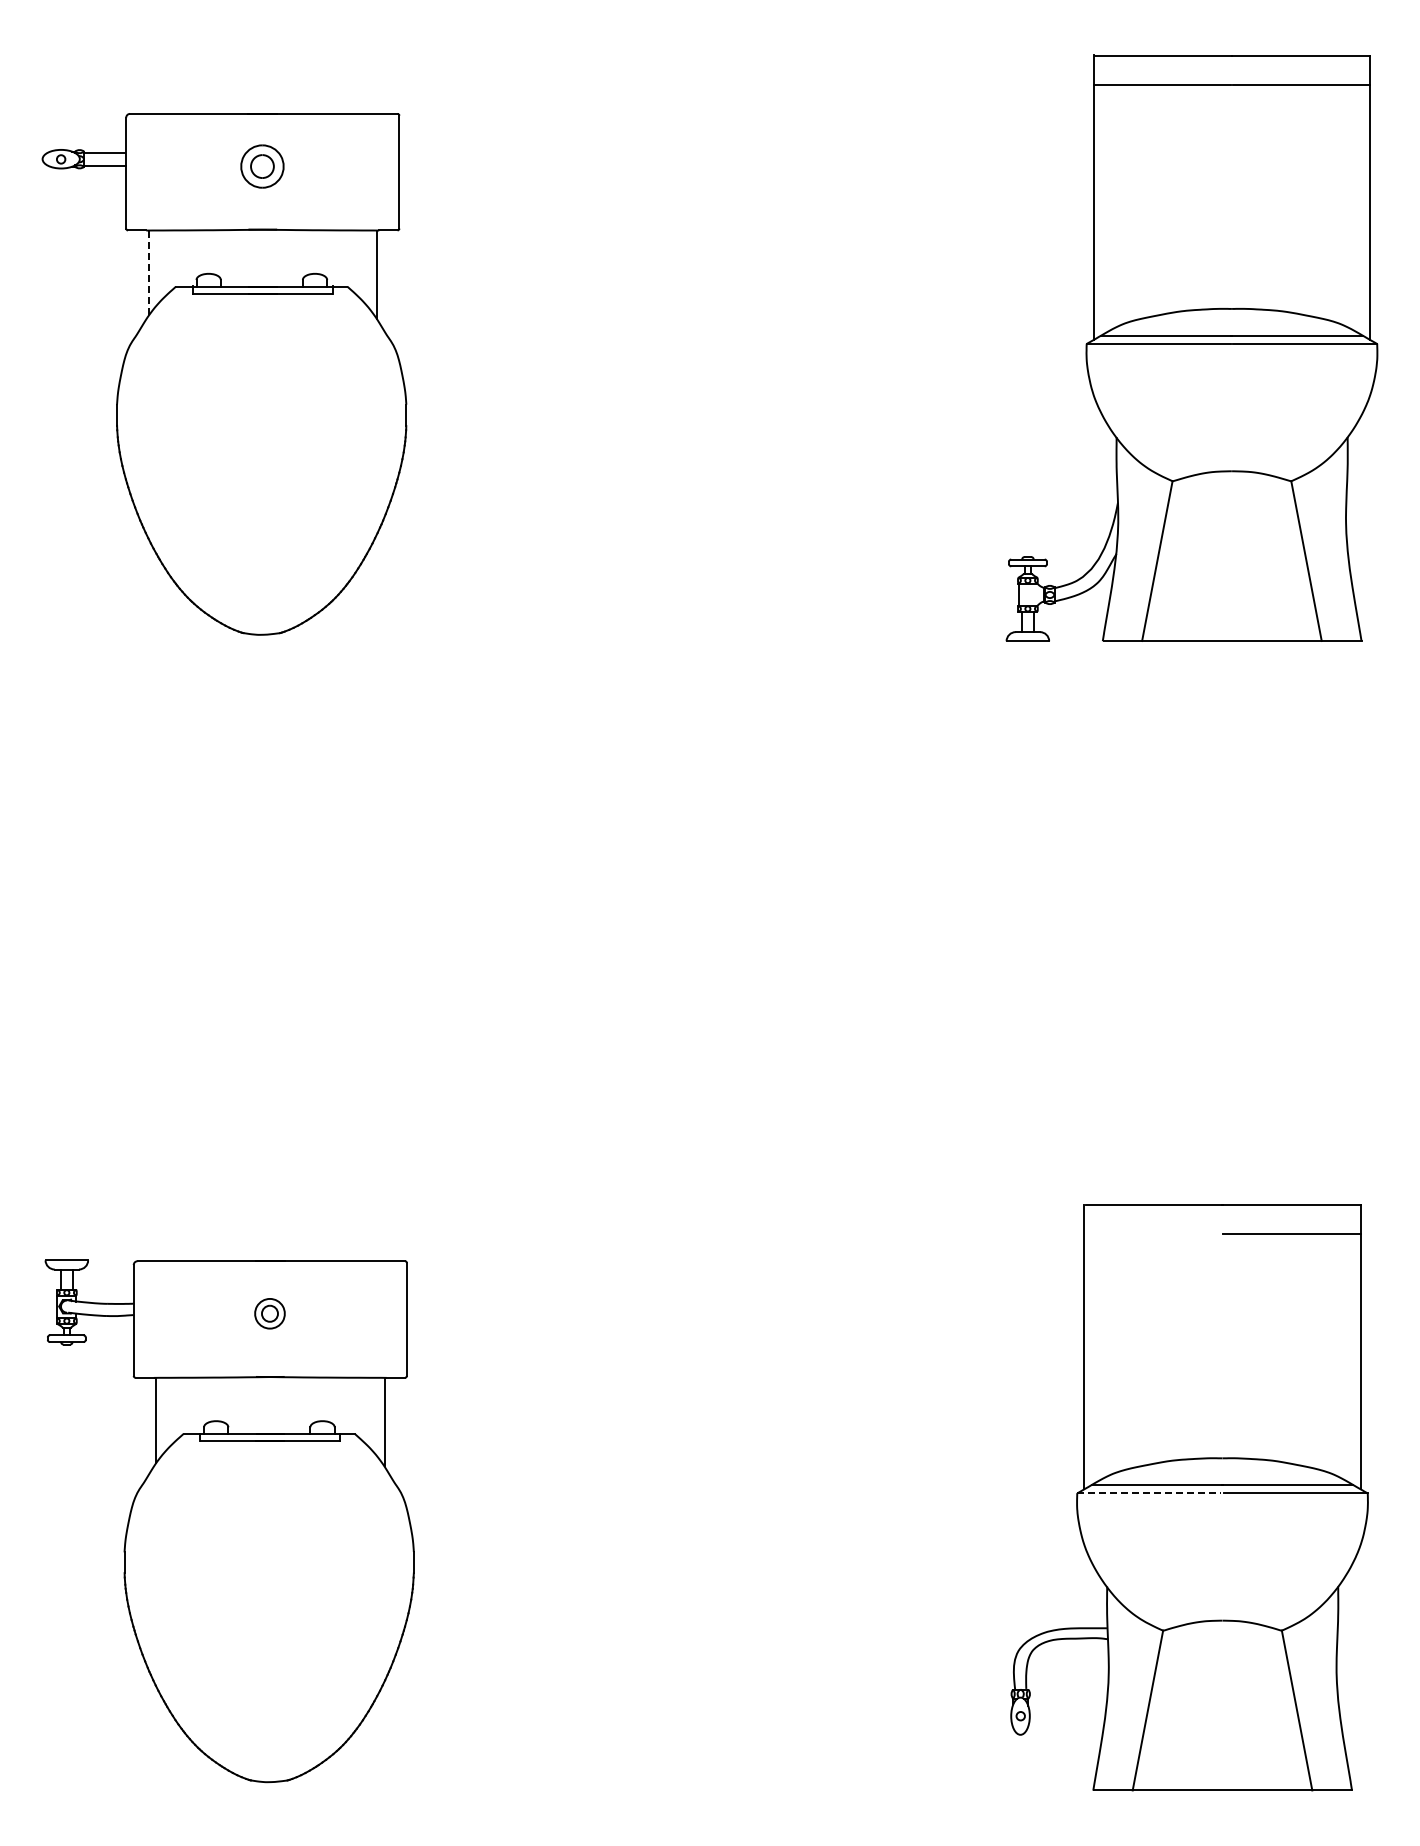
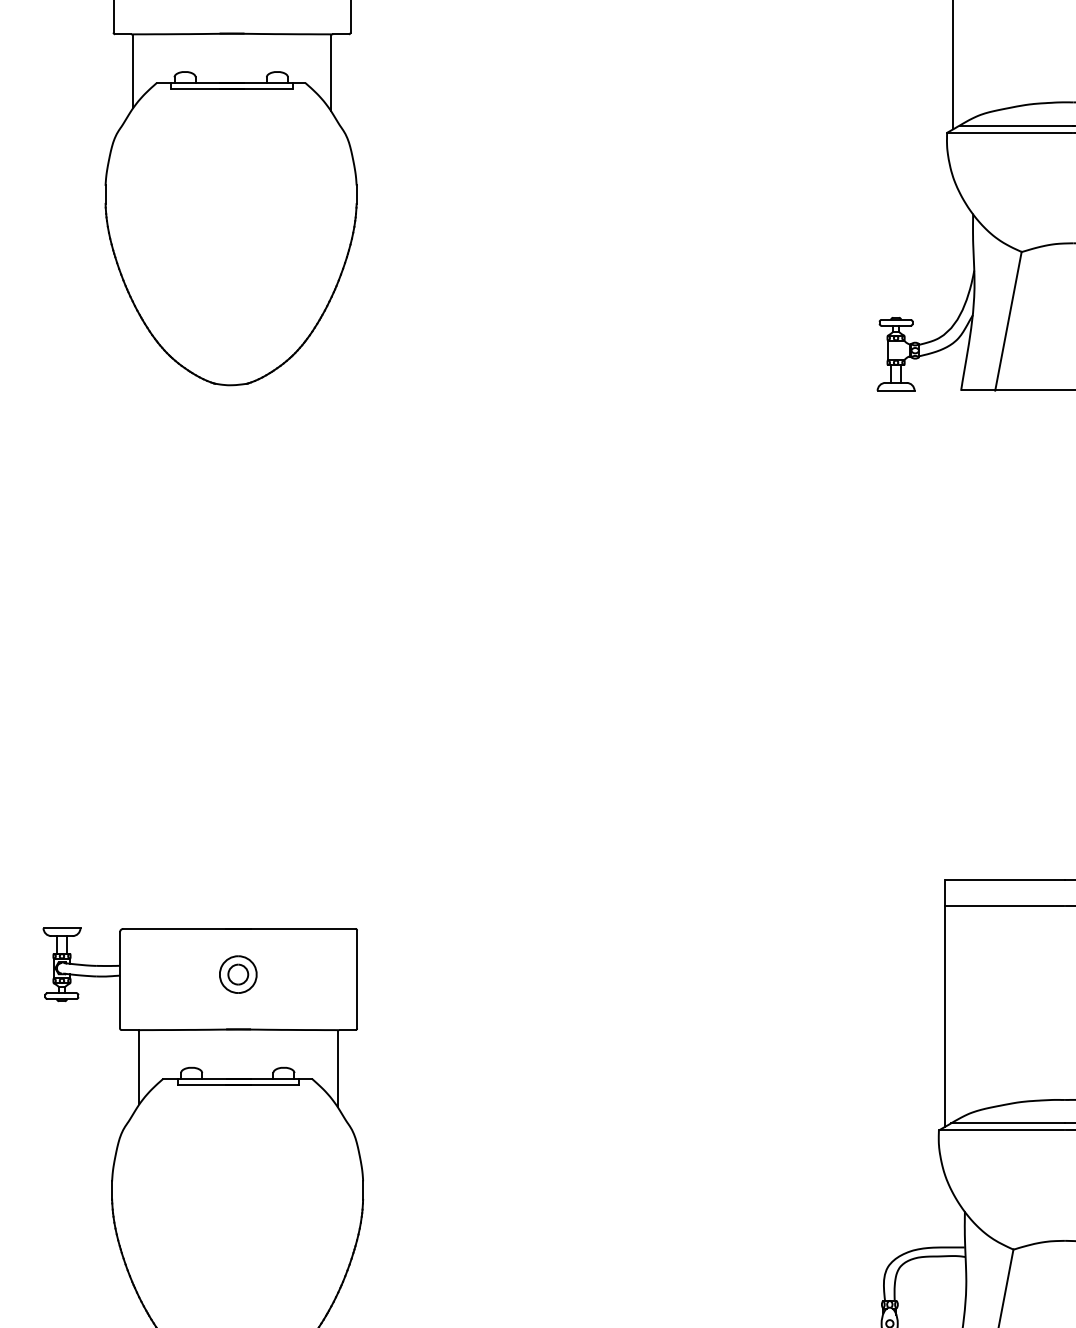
line: (148, 273) -> (132, 71), dashed -> solid
line: (1152, 1234) -> (1004, 905), added
part: (269, 1313) -> (237, 974), size x1.43
line: (1149, 1493) -> (1001, 1130), dashed -> solid

